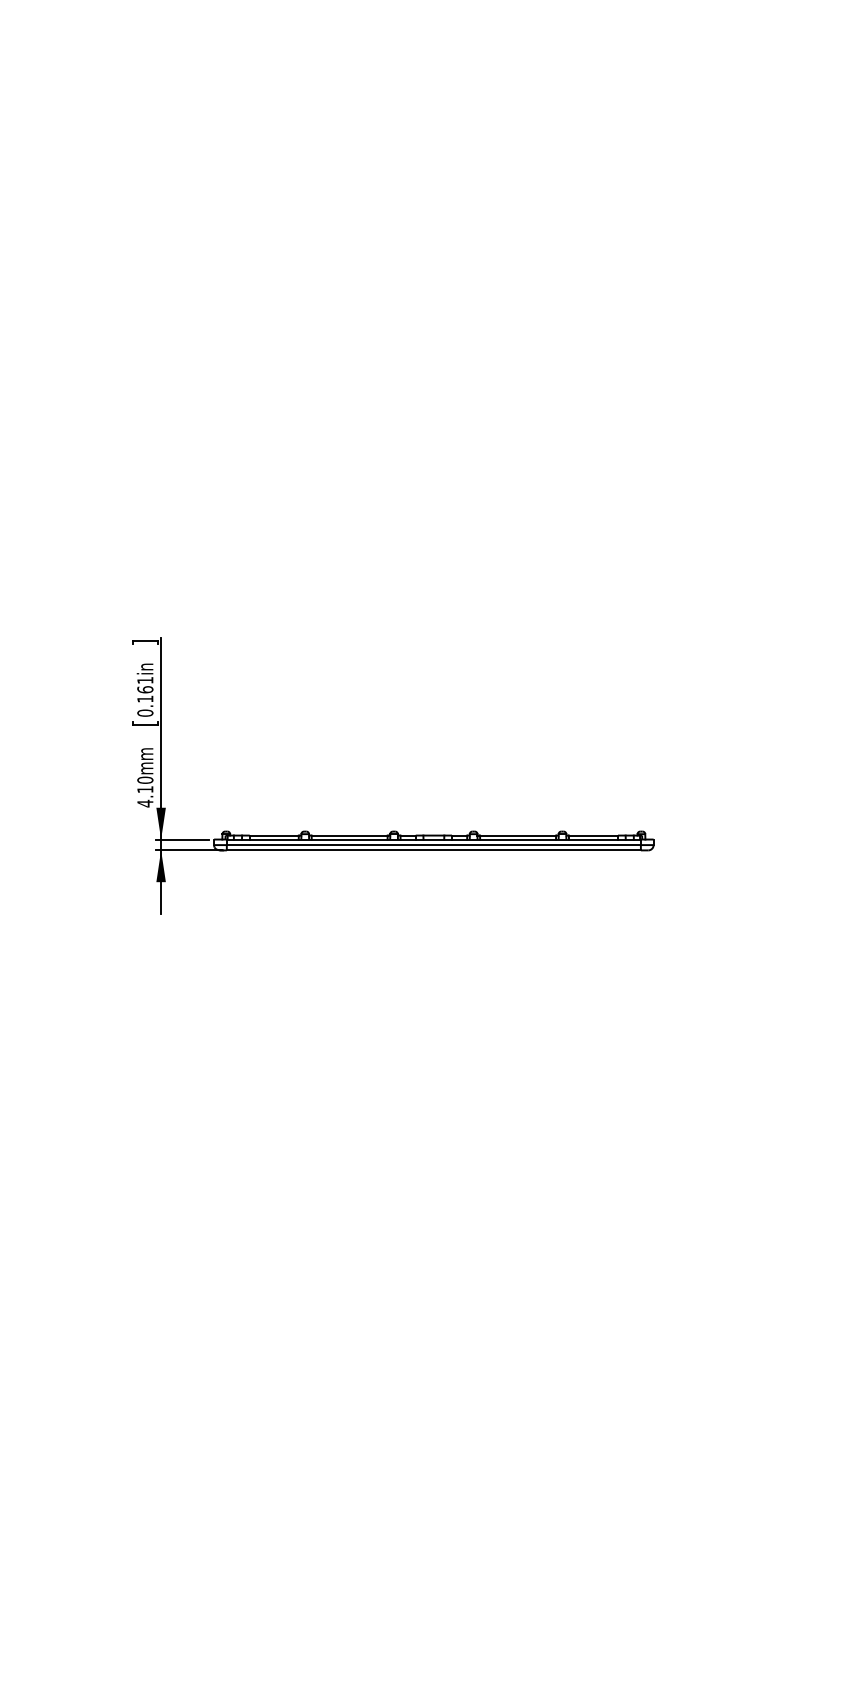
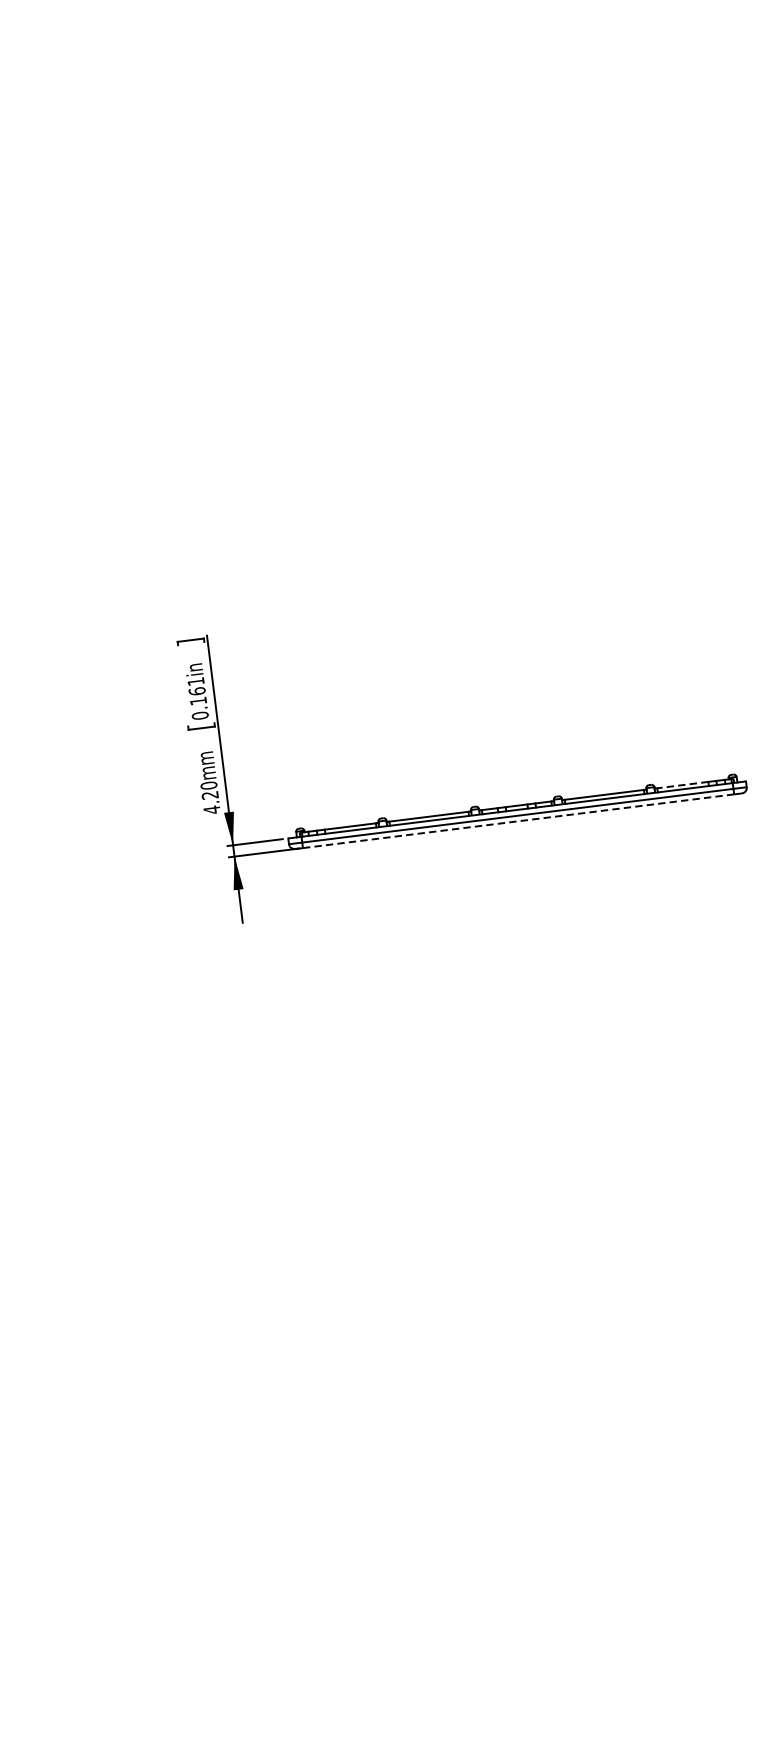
text: (145, 789) -> (210, 795), 4.10mm -> 4.20mm
line: (593, 835) -> (682, 785), solid -> dashed
line: (433, 850) -> (518, 821), solid -> dashed

